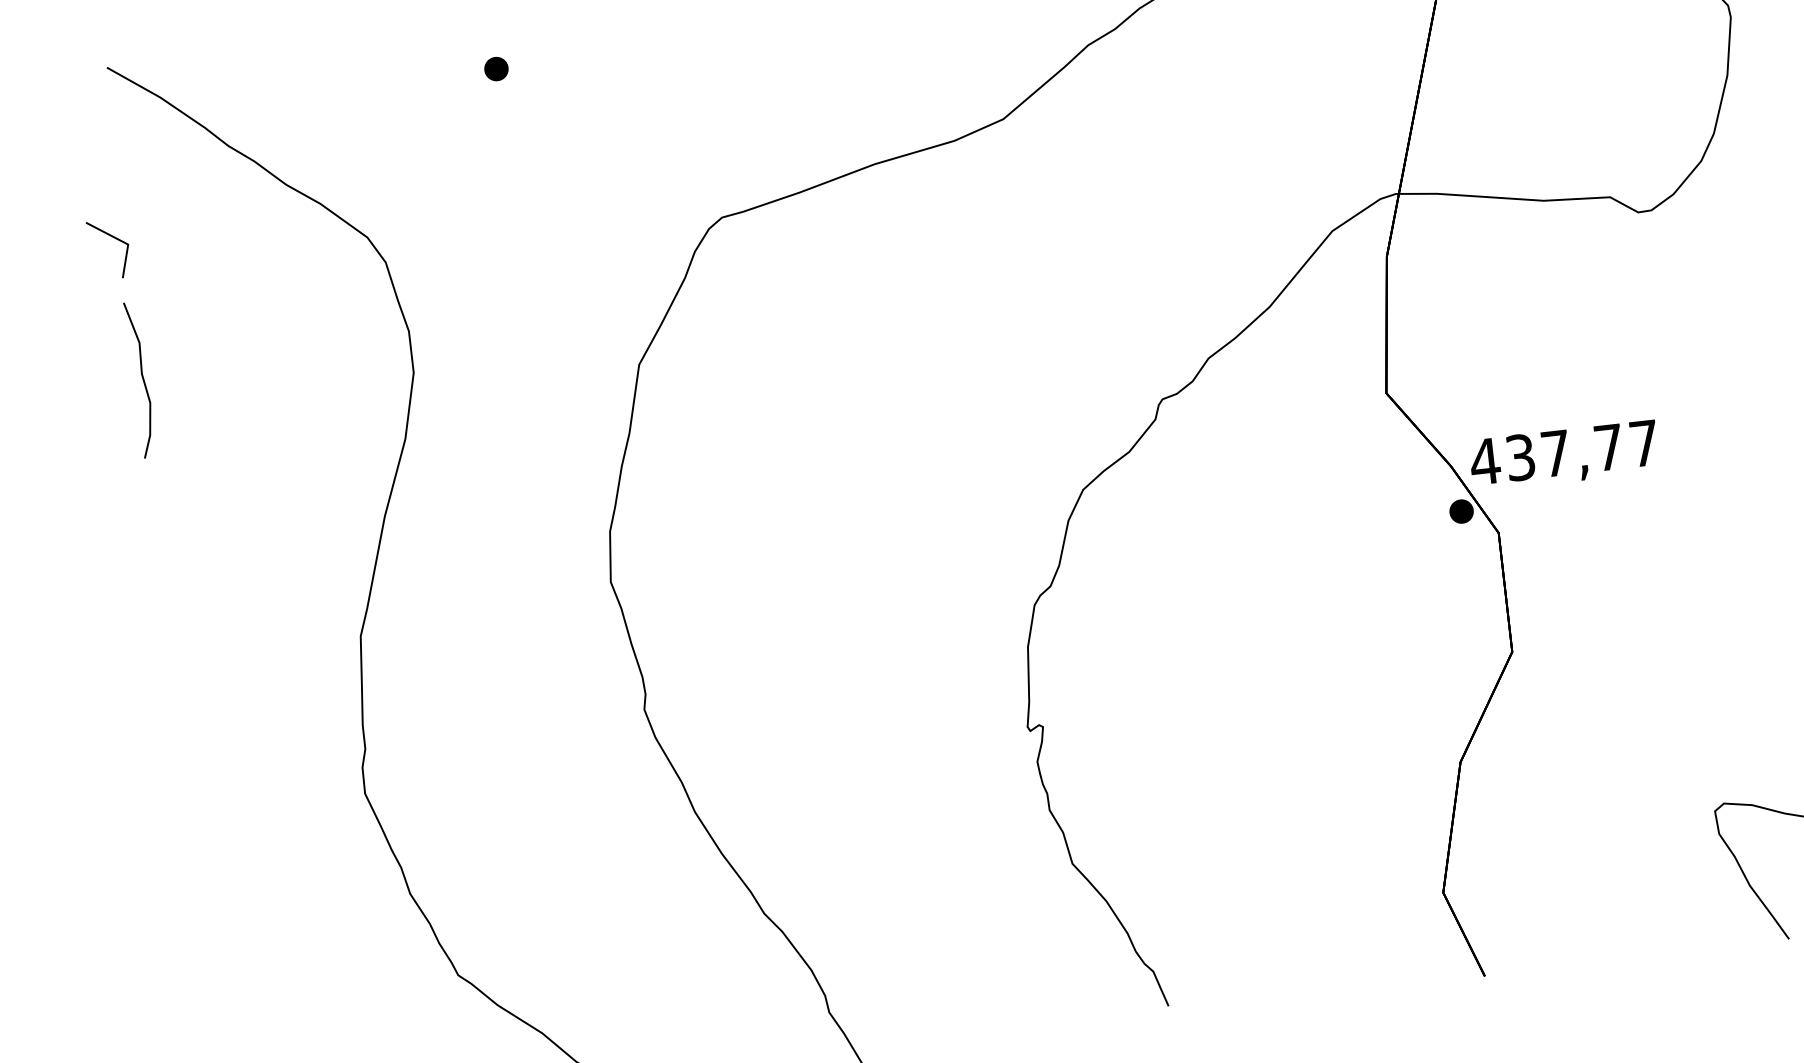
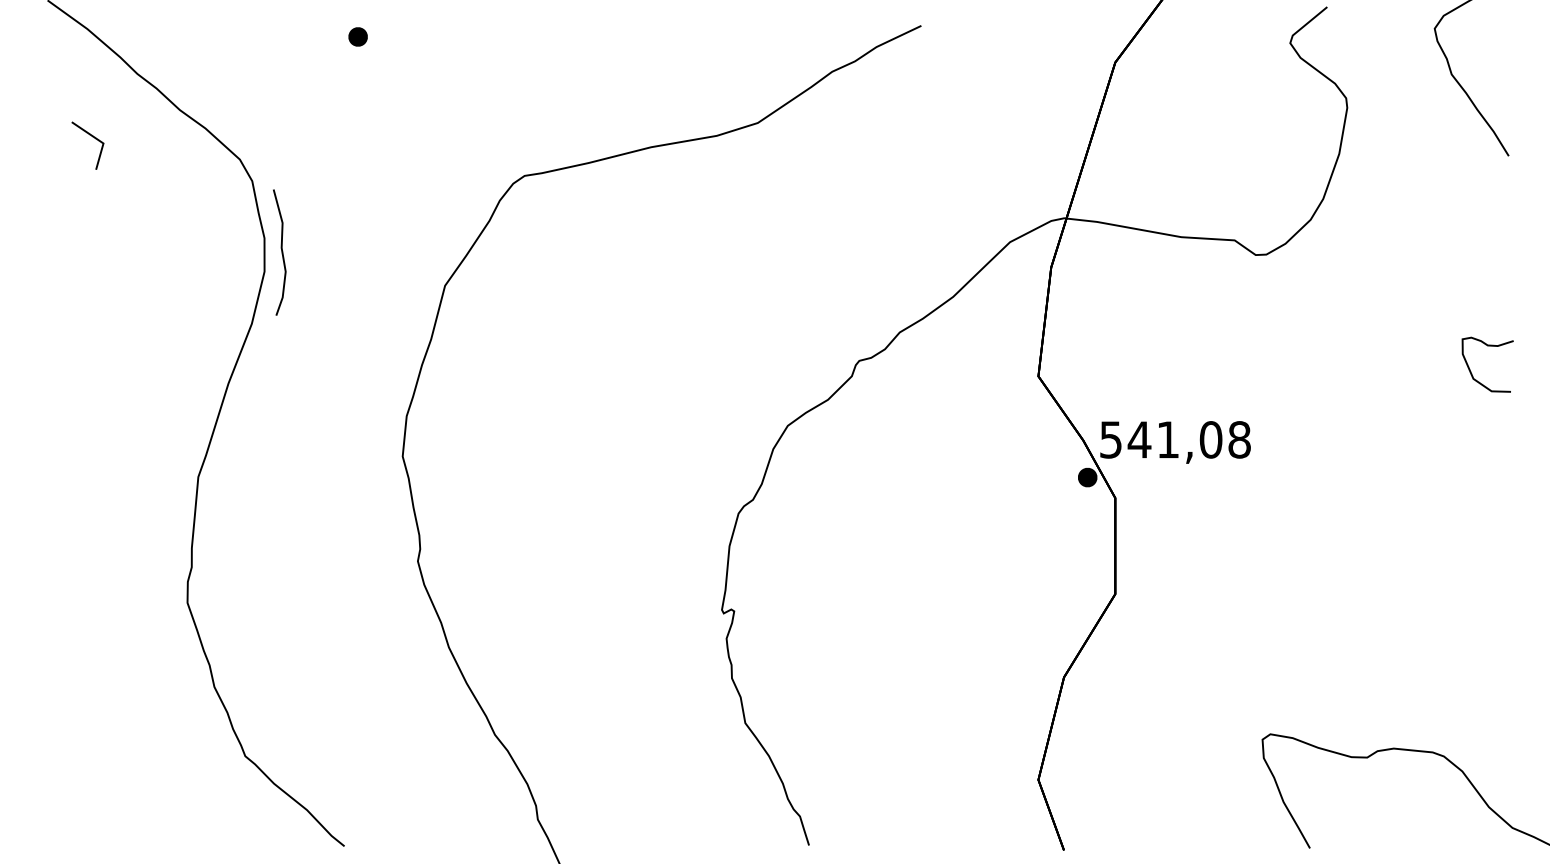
line: (113, 238) -> (92, 137), moved
curve: (142, 379) -> (281, 252), moved
text: (1563, 452) -> (1174, 439), 437,77 -> 541,08

